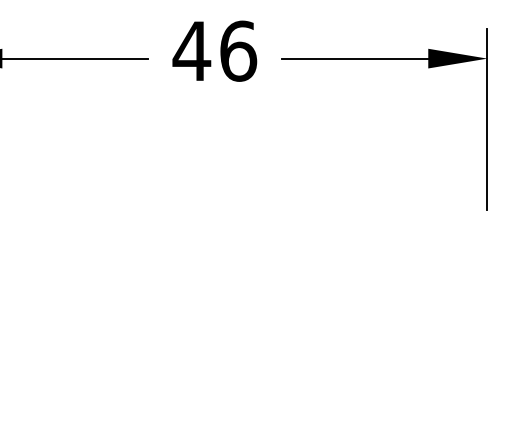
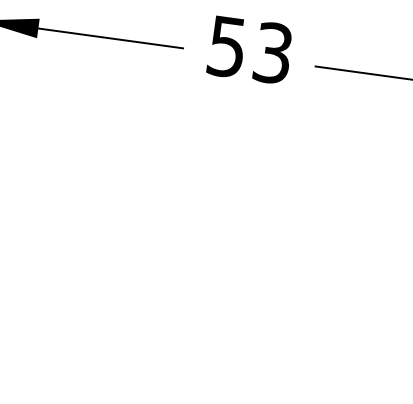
text: (214, 50) -> (249, 49), 46 -> 53

